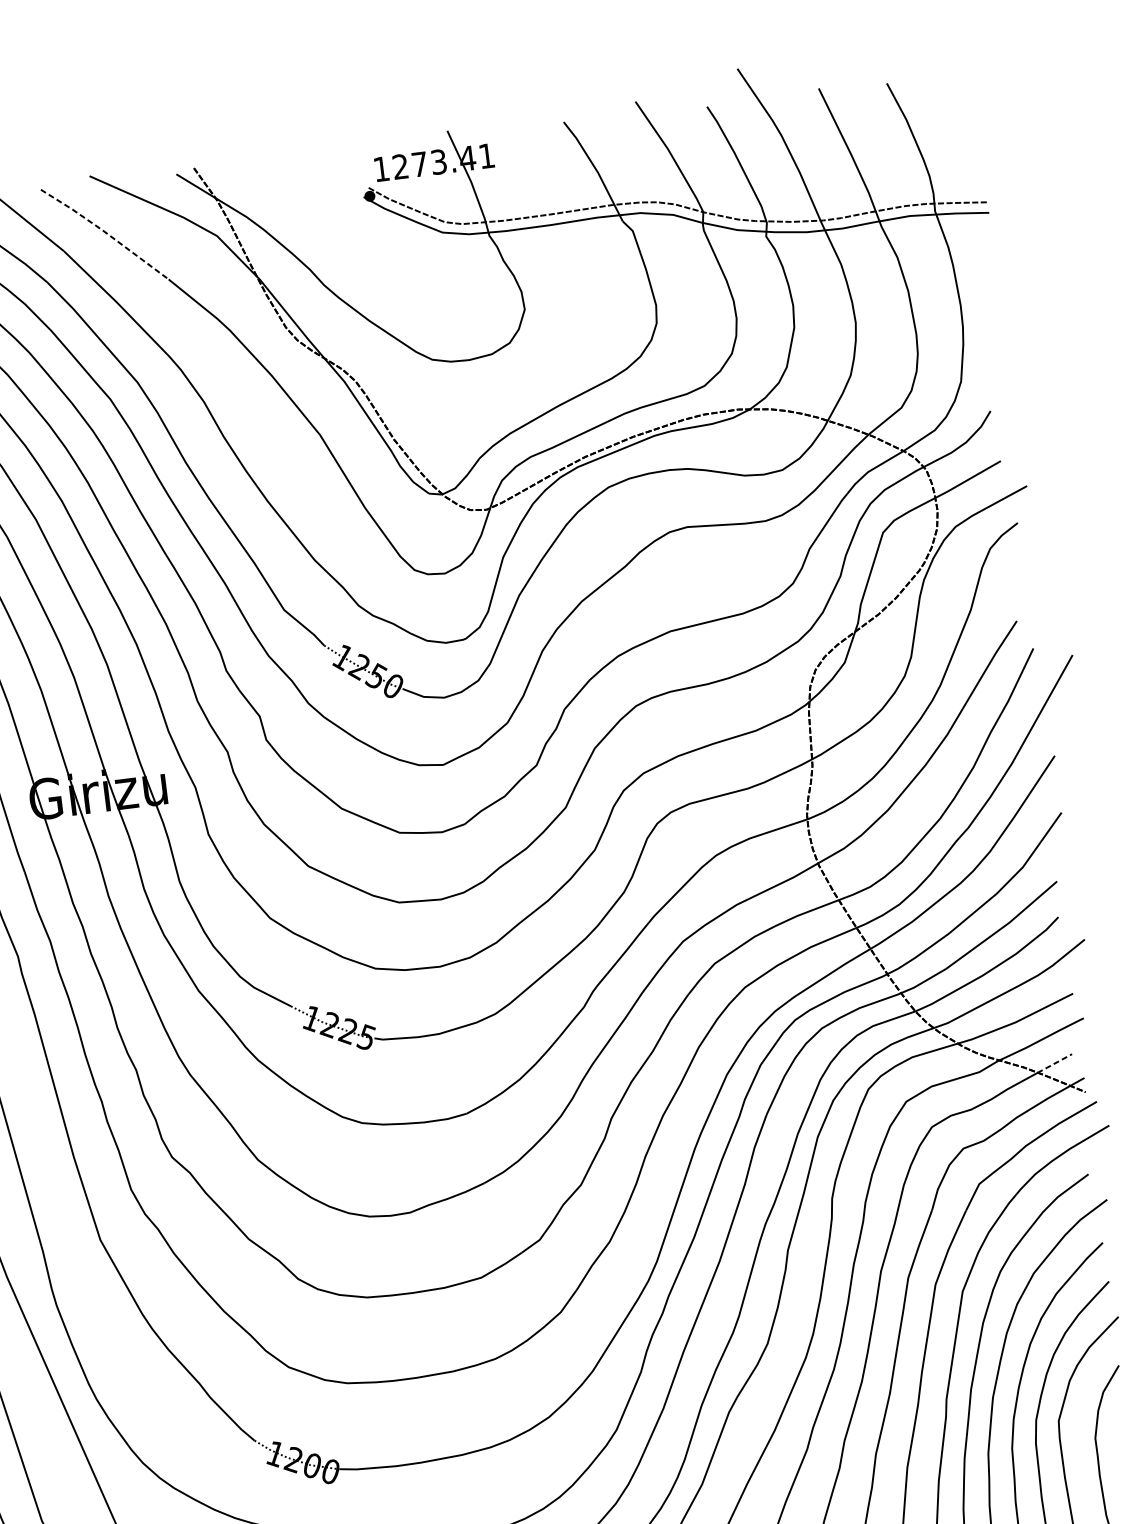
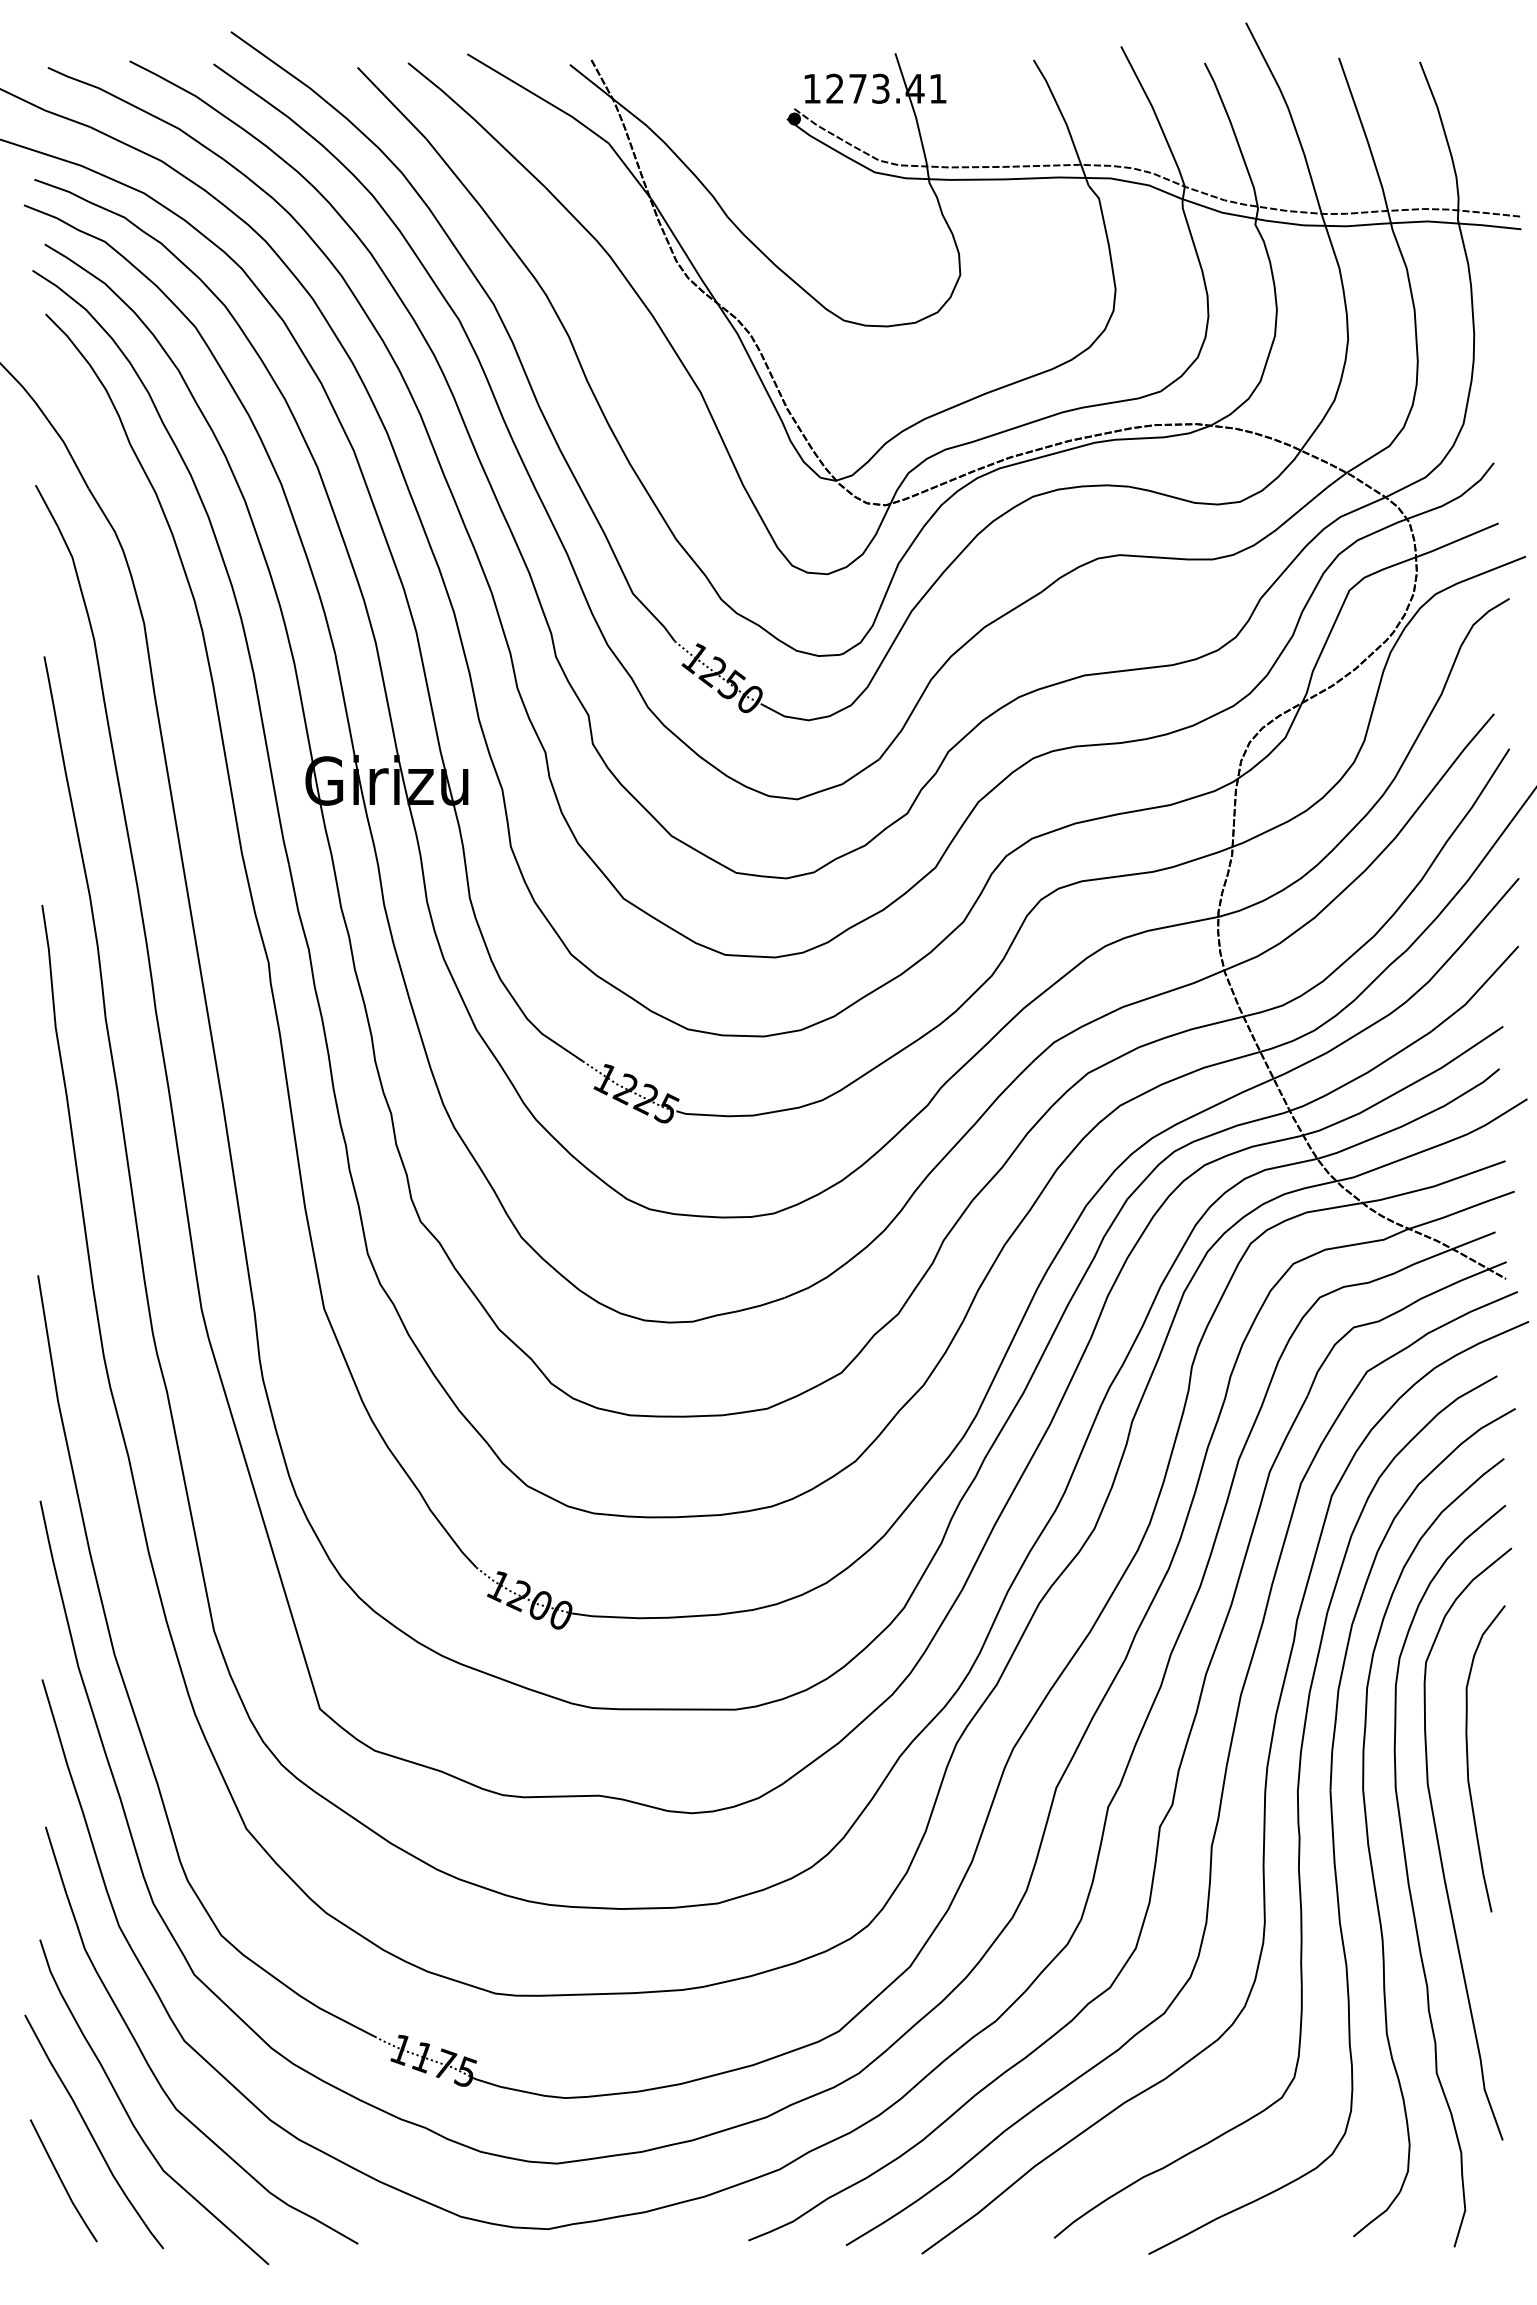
line: (105, 232) -> (477, 122), dashed -> solid
line: (1055, 1063) -> (1474, 1240), dashed -> solid

